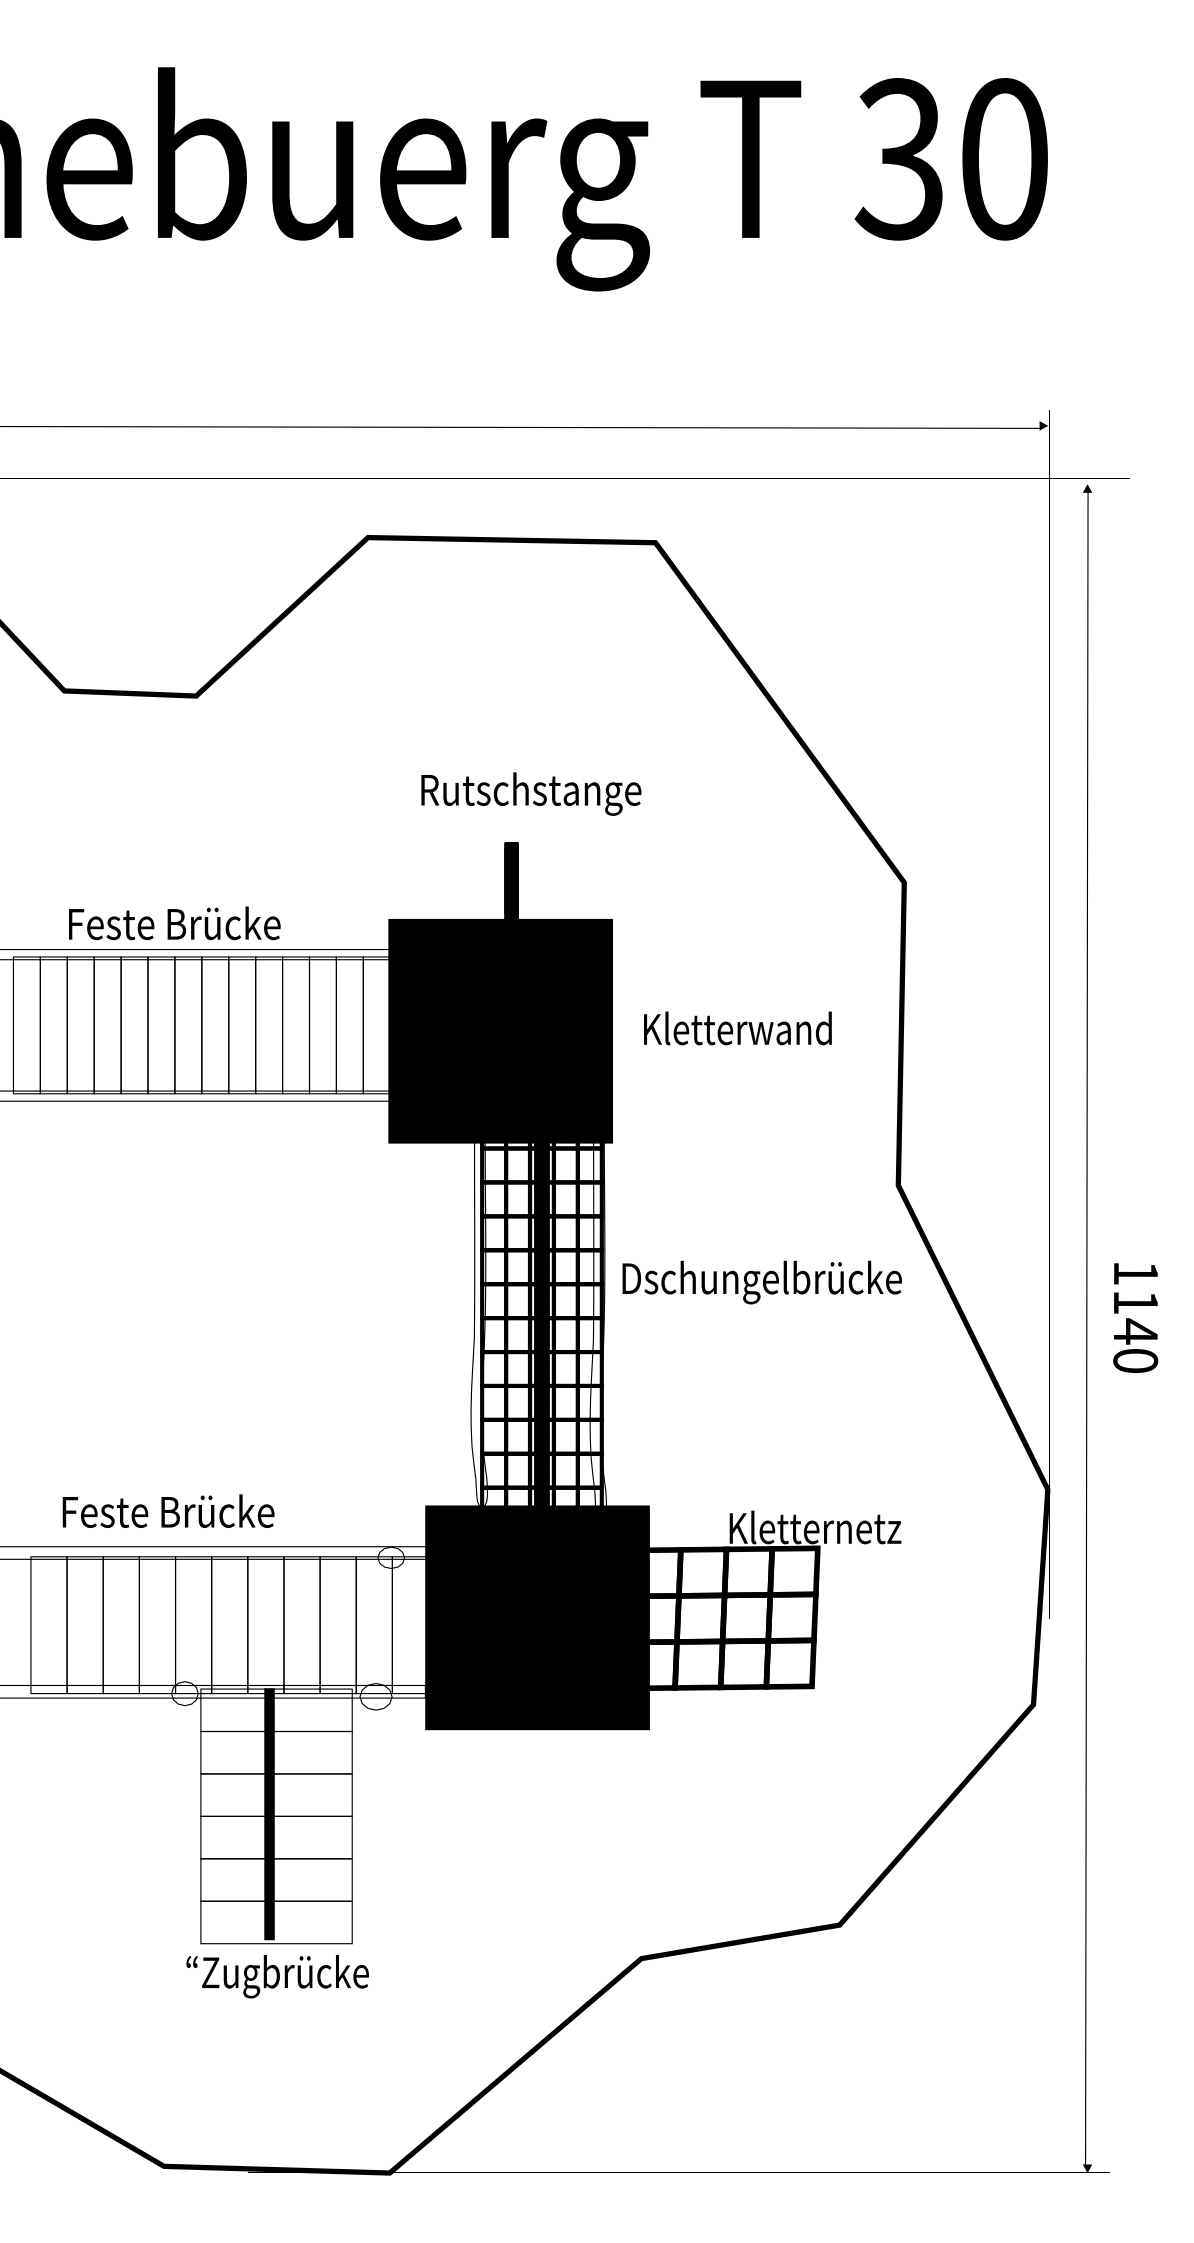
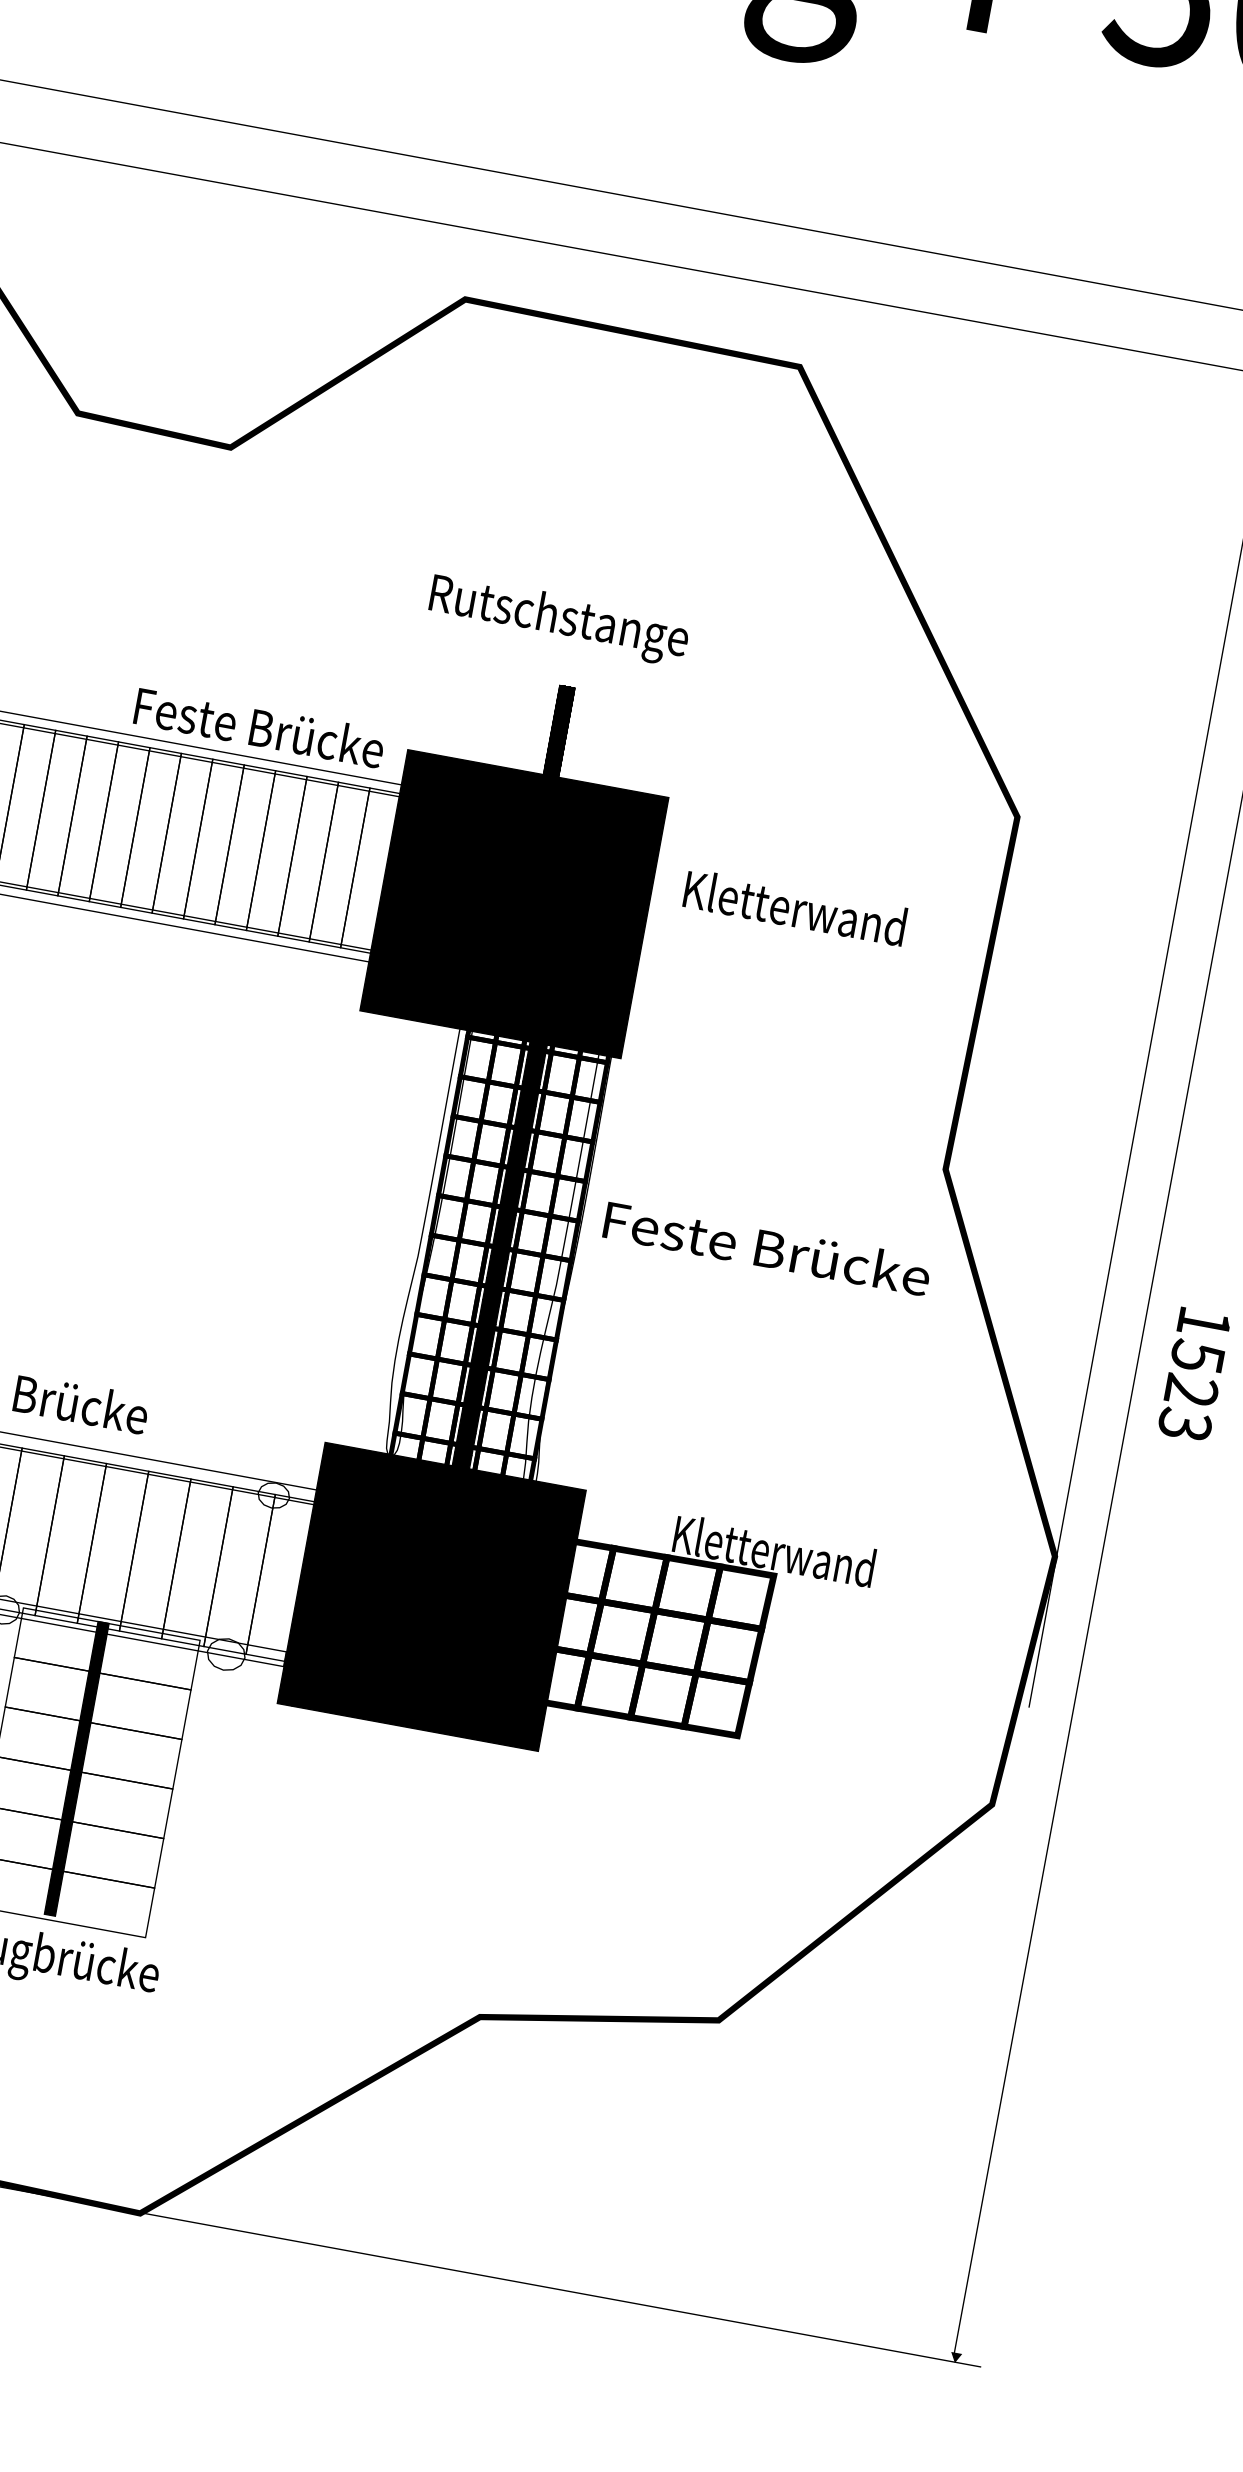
text: (531, 793) -> (559, 619), moved
text: (174, 923) -> (259, 727), moved
text: (737, 1028) -> (794, 907), moved
text: (761, 1282) -> (765, 1253), Dschungelbrücke -> Feste Brücke
text: (1135, 1330) -> (1191, 1389), 1140 -> 1523
text: (815, 1527) -> (775, 1551), Kletternetz -> Kletterwand

